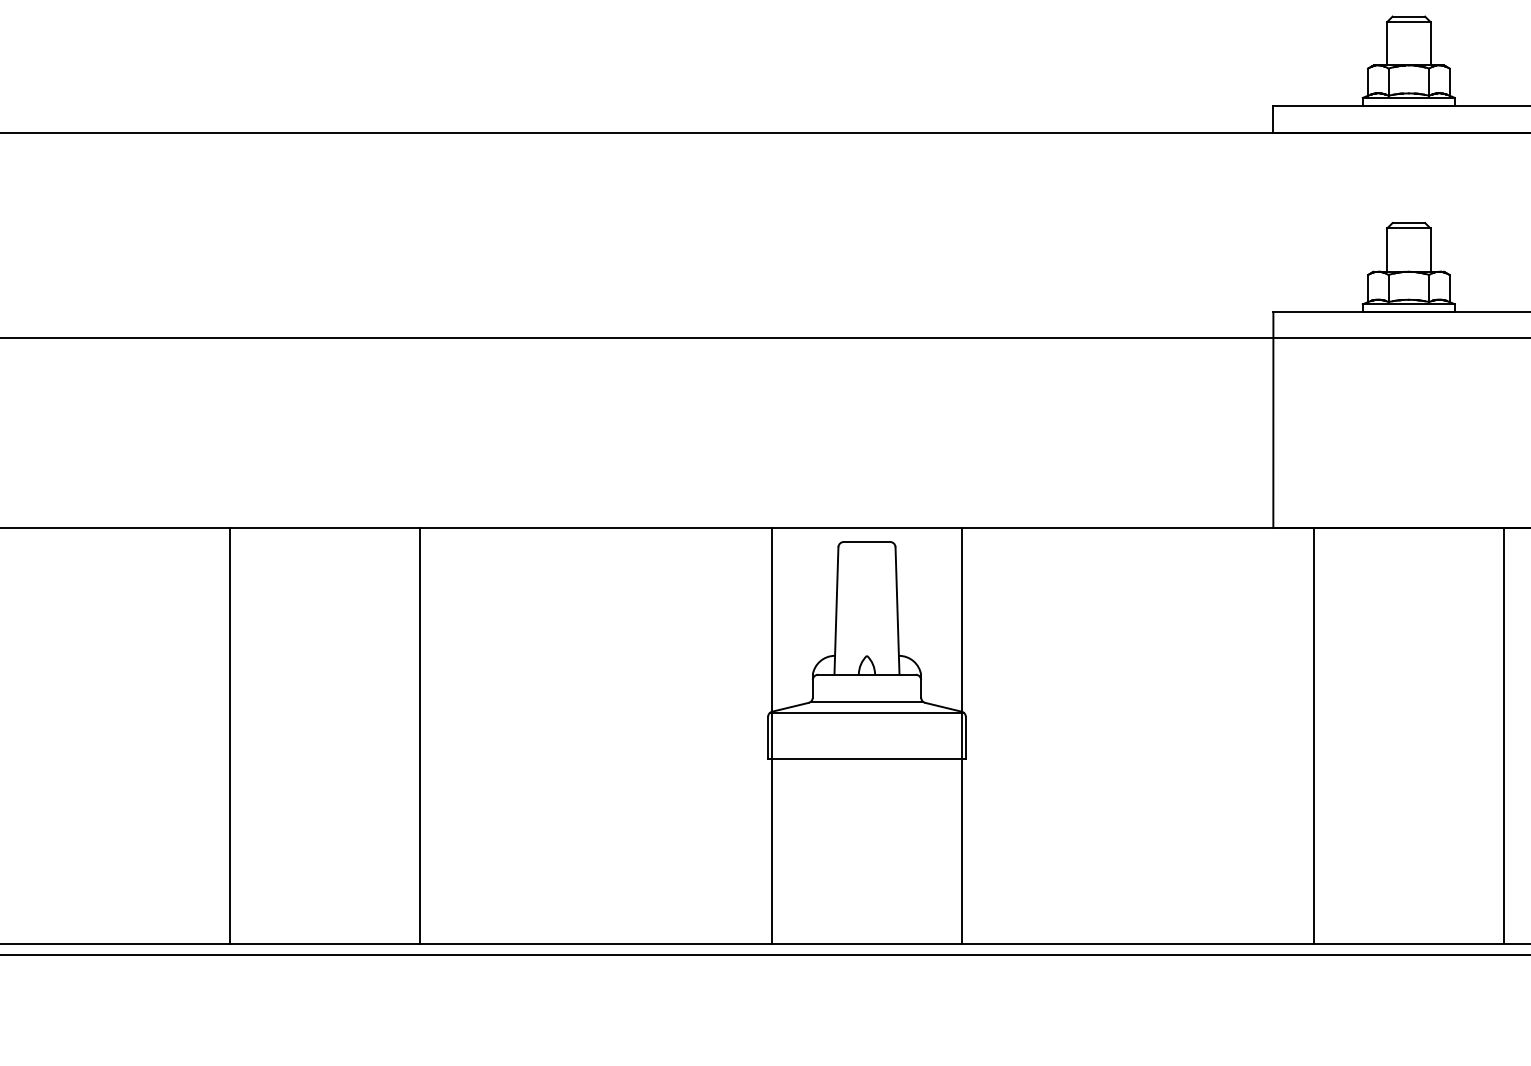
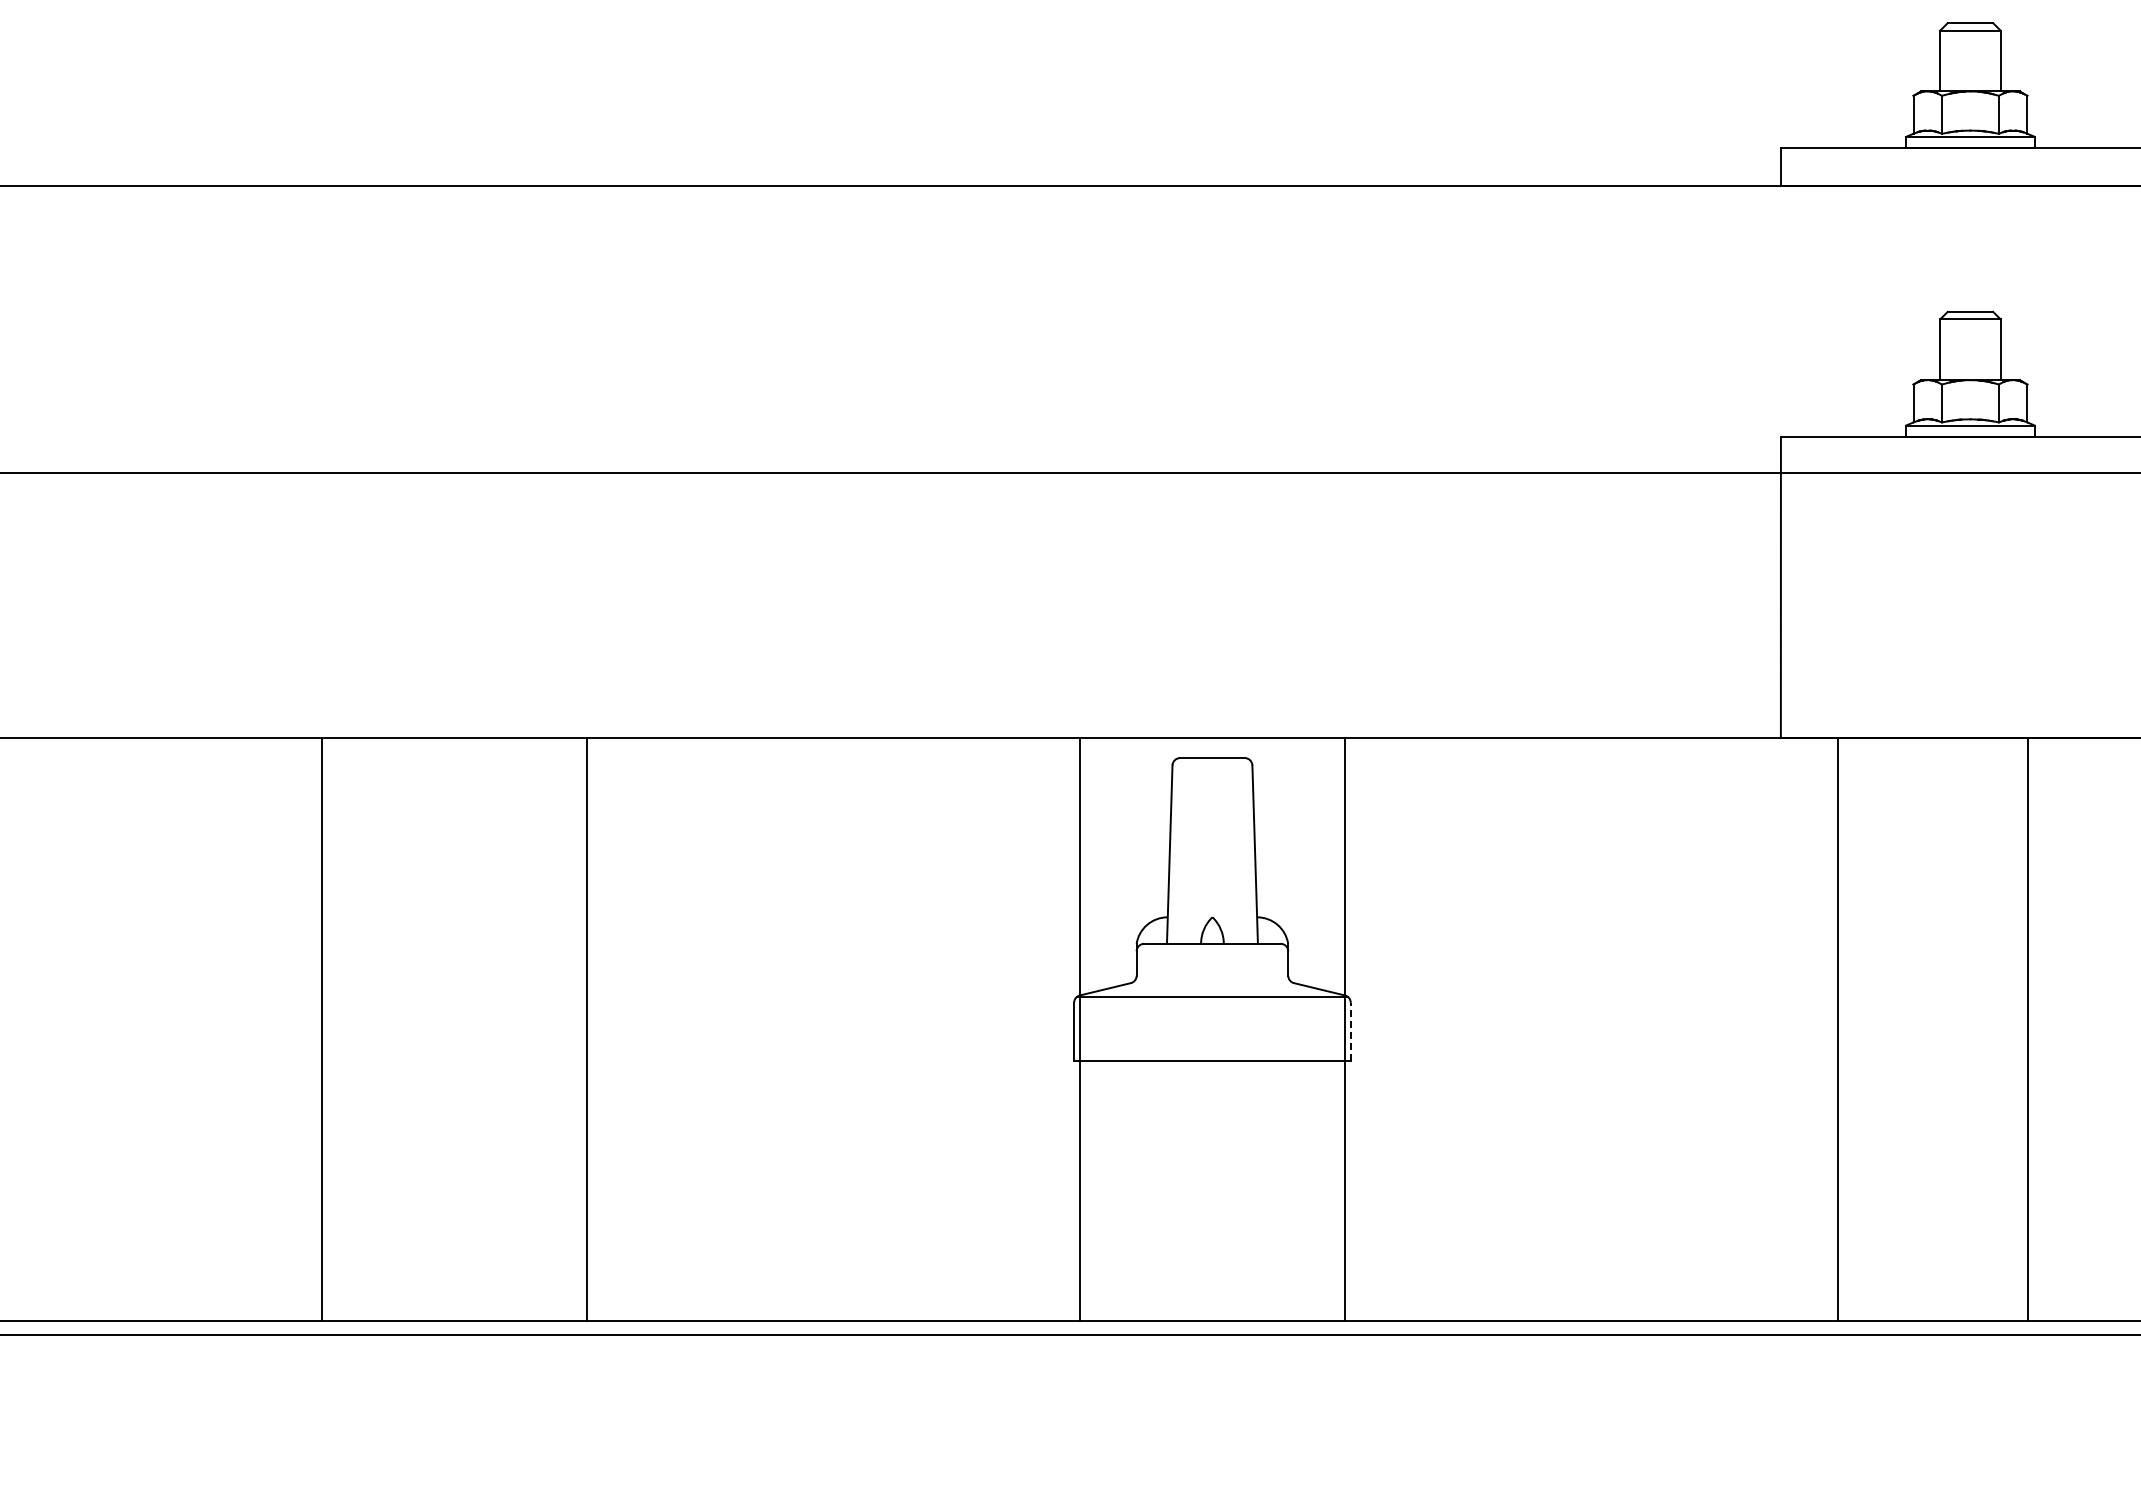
line: (867, 701) -> (1212, 981), removed
line: (1503, 735) -> (2028, 1028), moved
line: (965, 737) -> (1350, 1031), solid -> dashed

